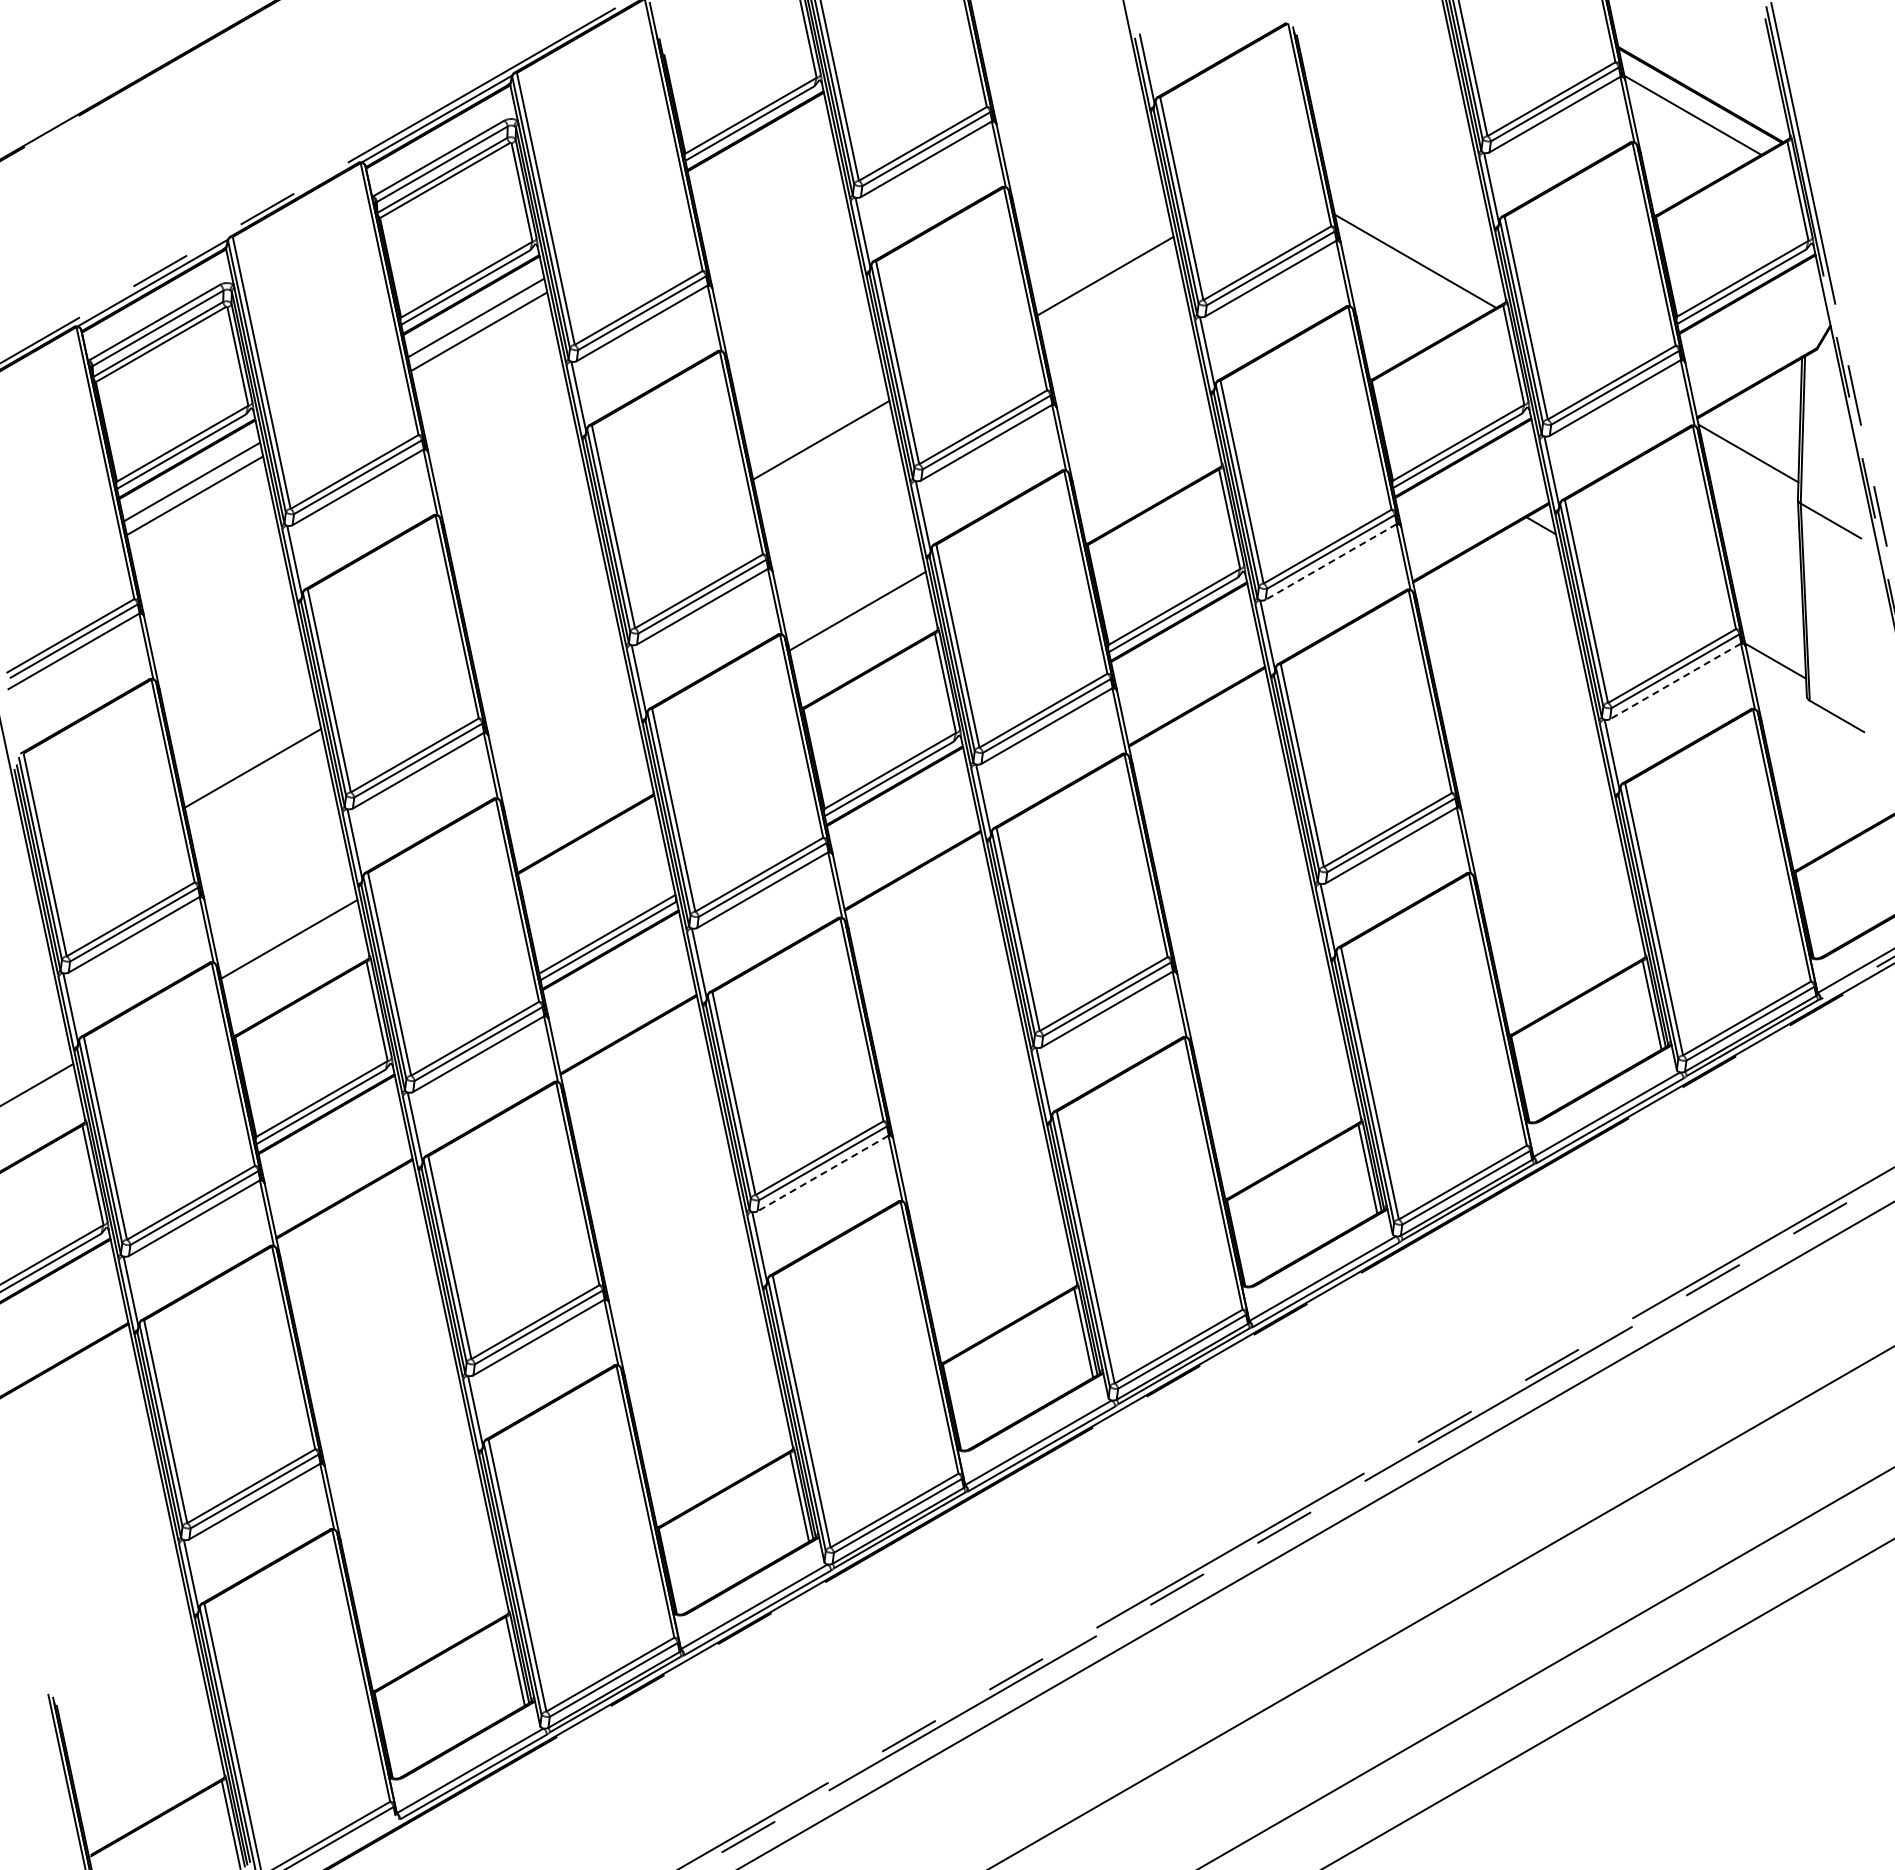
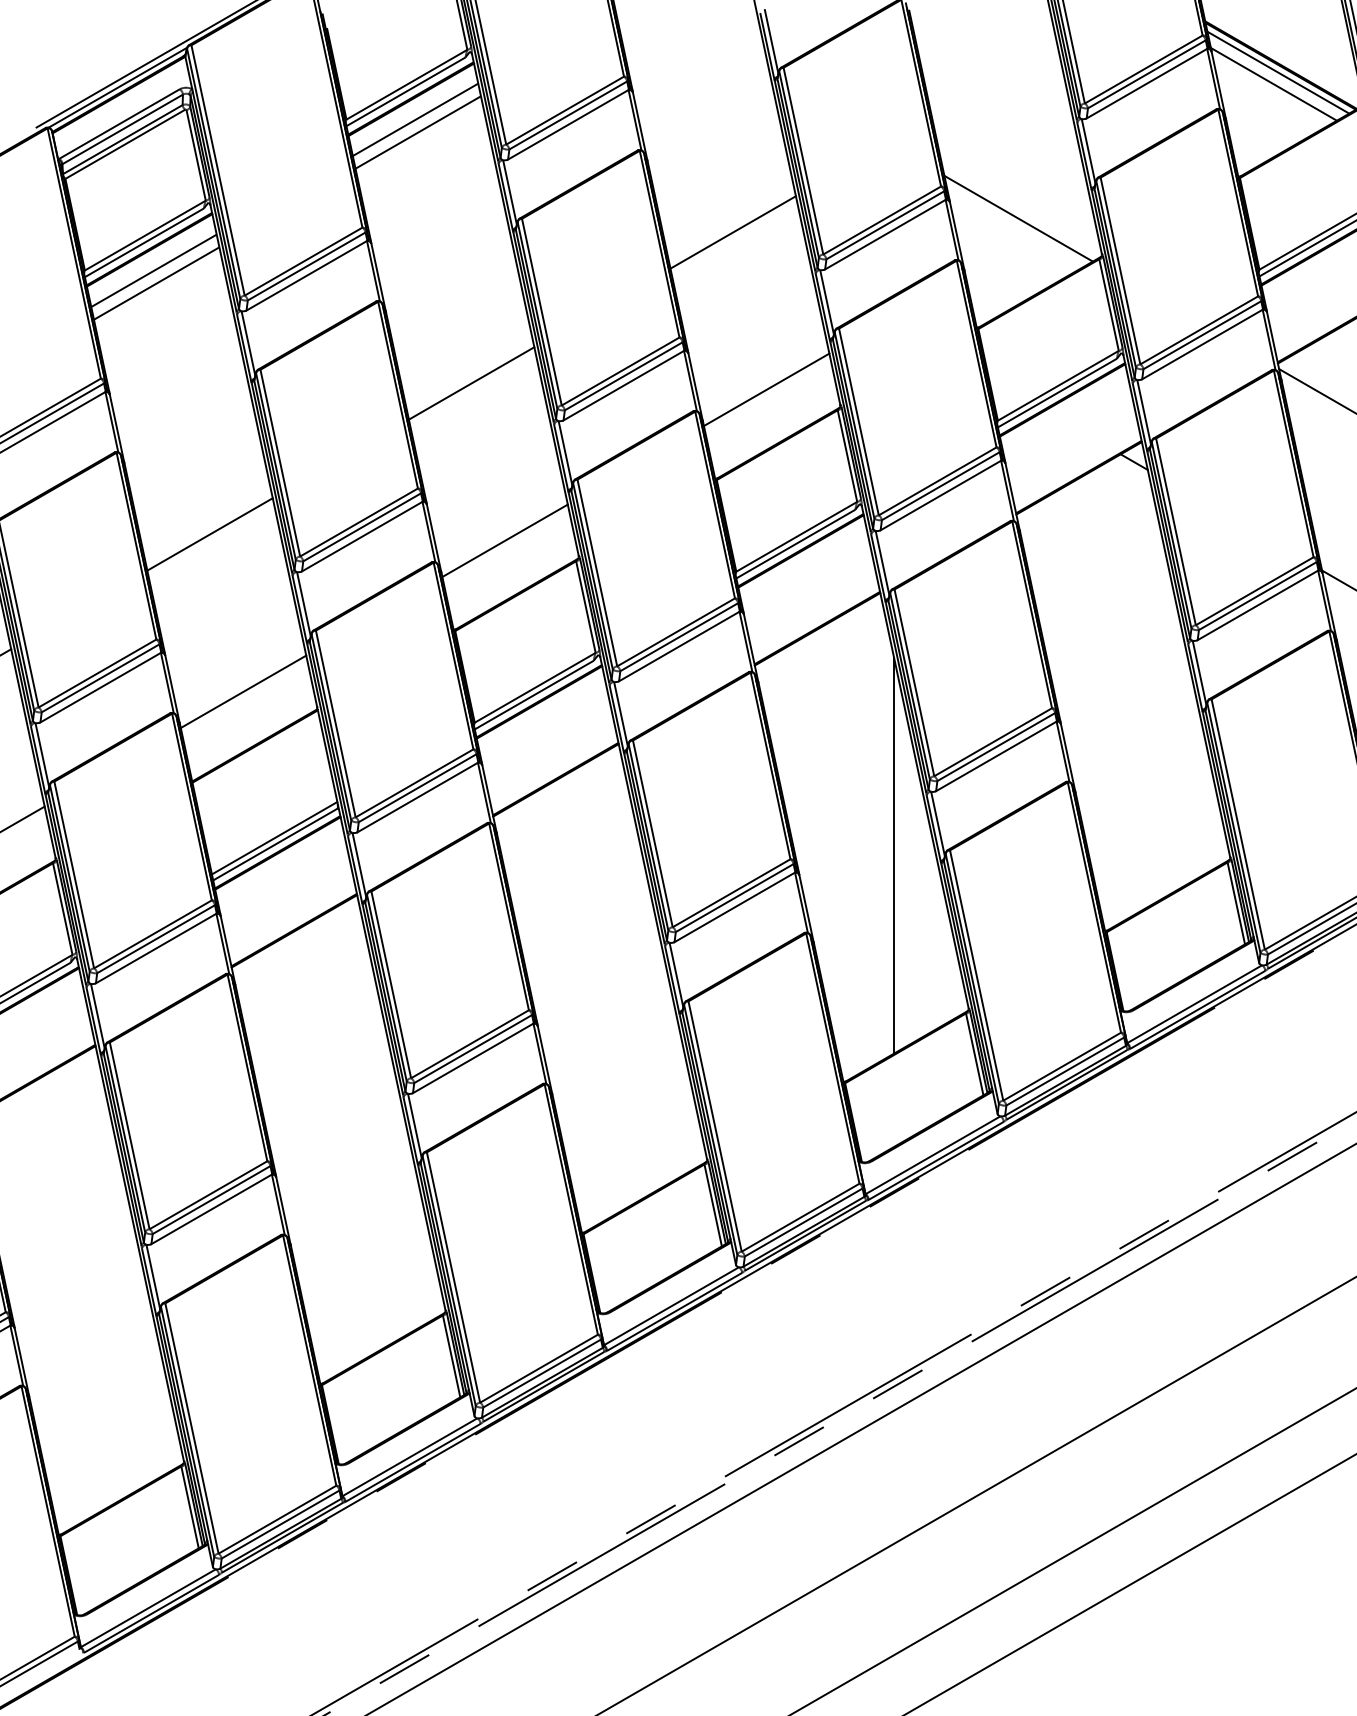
line: (1697, 102) -> (1278, 72), added
line: (760, 153) -> (415, 119), added
line: (763, 167) -> (418, 132), added
line: (1141, 446) -> (766, 389), added
line: (1331, 562) -> (941, 495), dashed -> solid
line: (537, 603) -> (210, 533), added
line: (1675, 681) -> (1257, 605), dashed -> solid
line: (573, 774) -> (243, 691), added
line: (1280, 953) -> (894, 855), added
line: (823, 1173) -> (473, 1058), dashed -> solid

